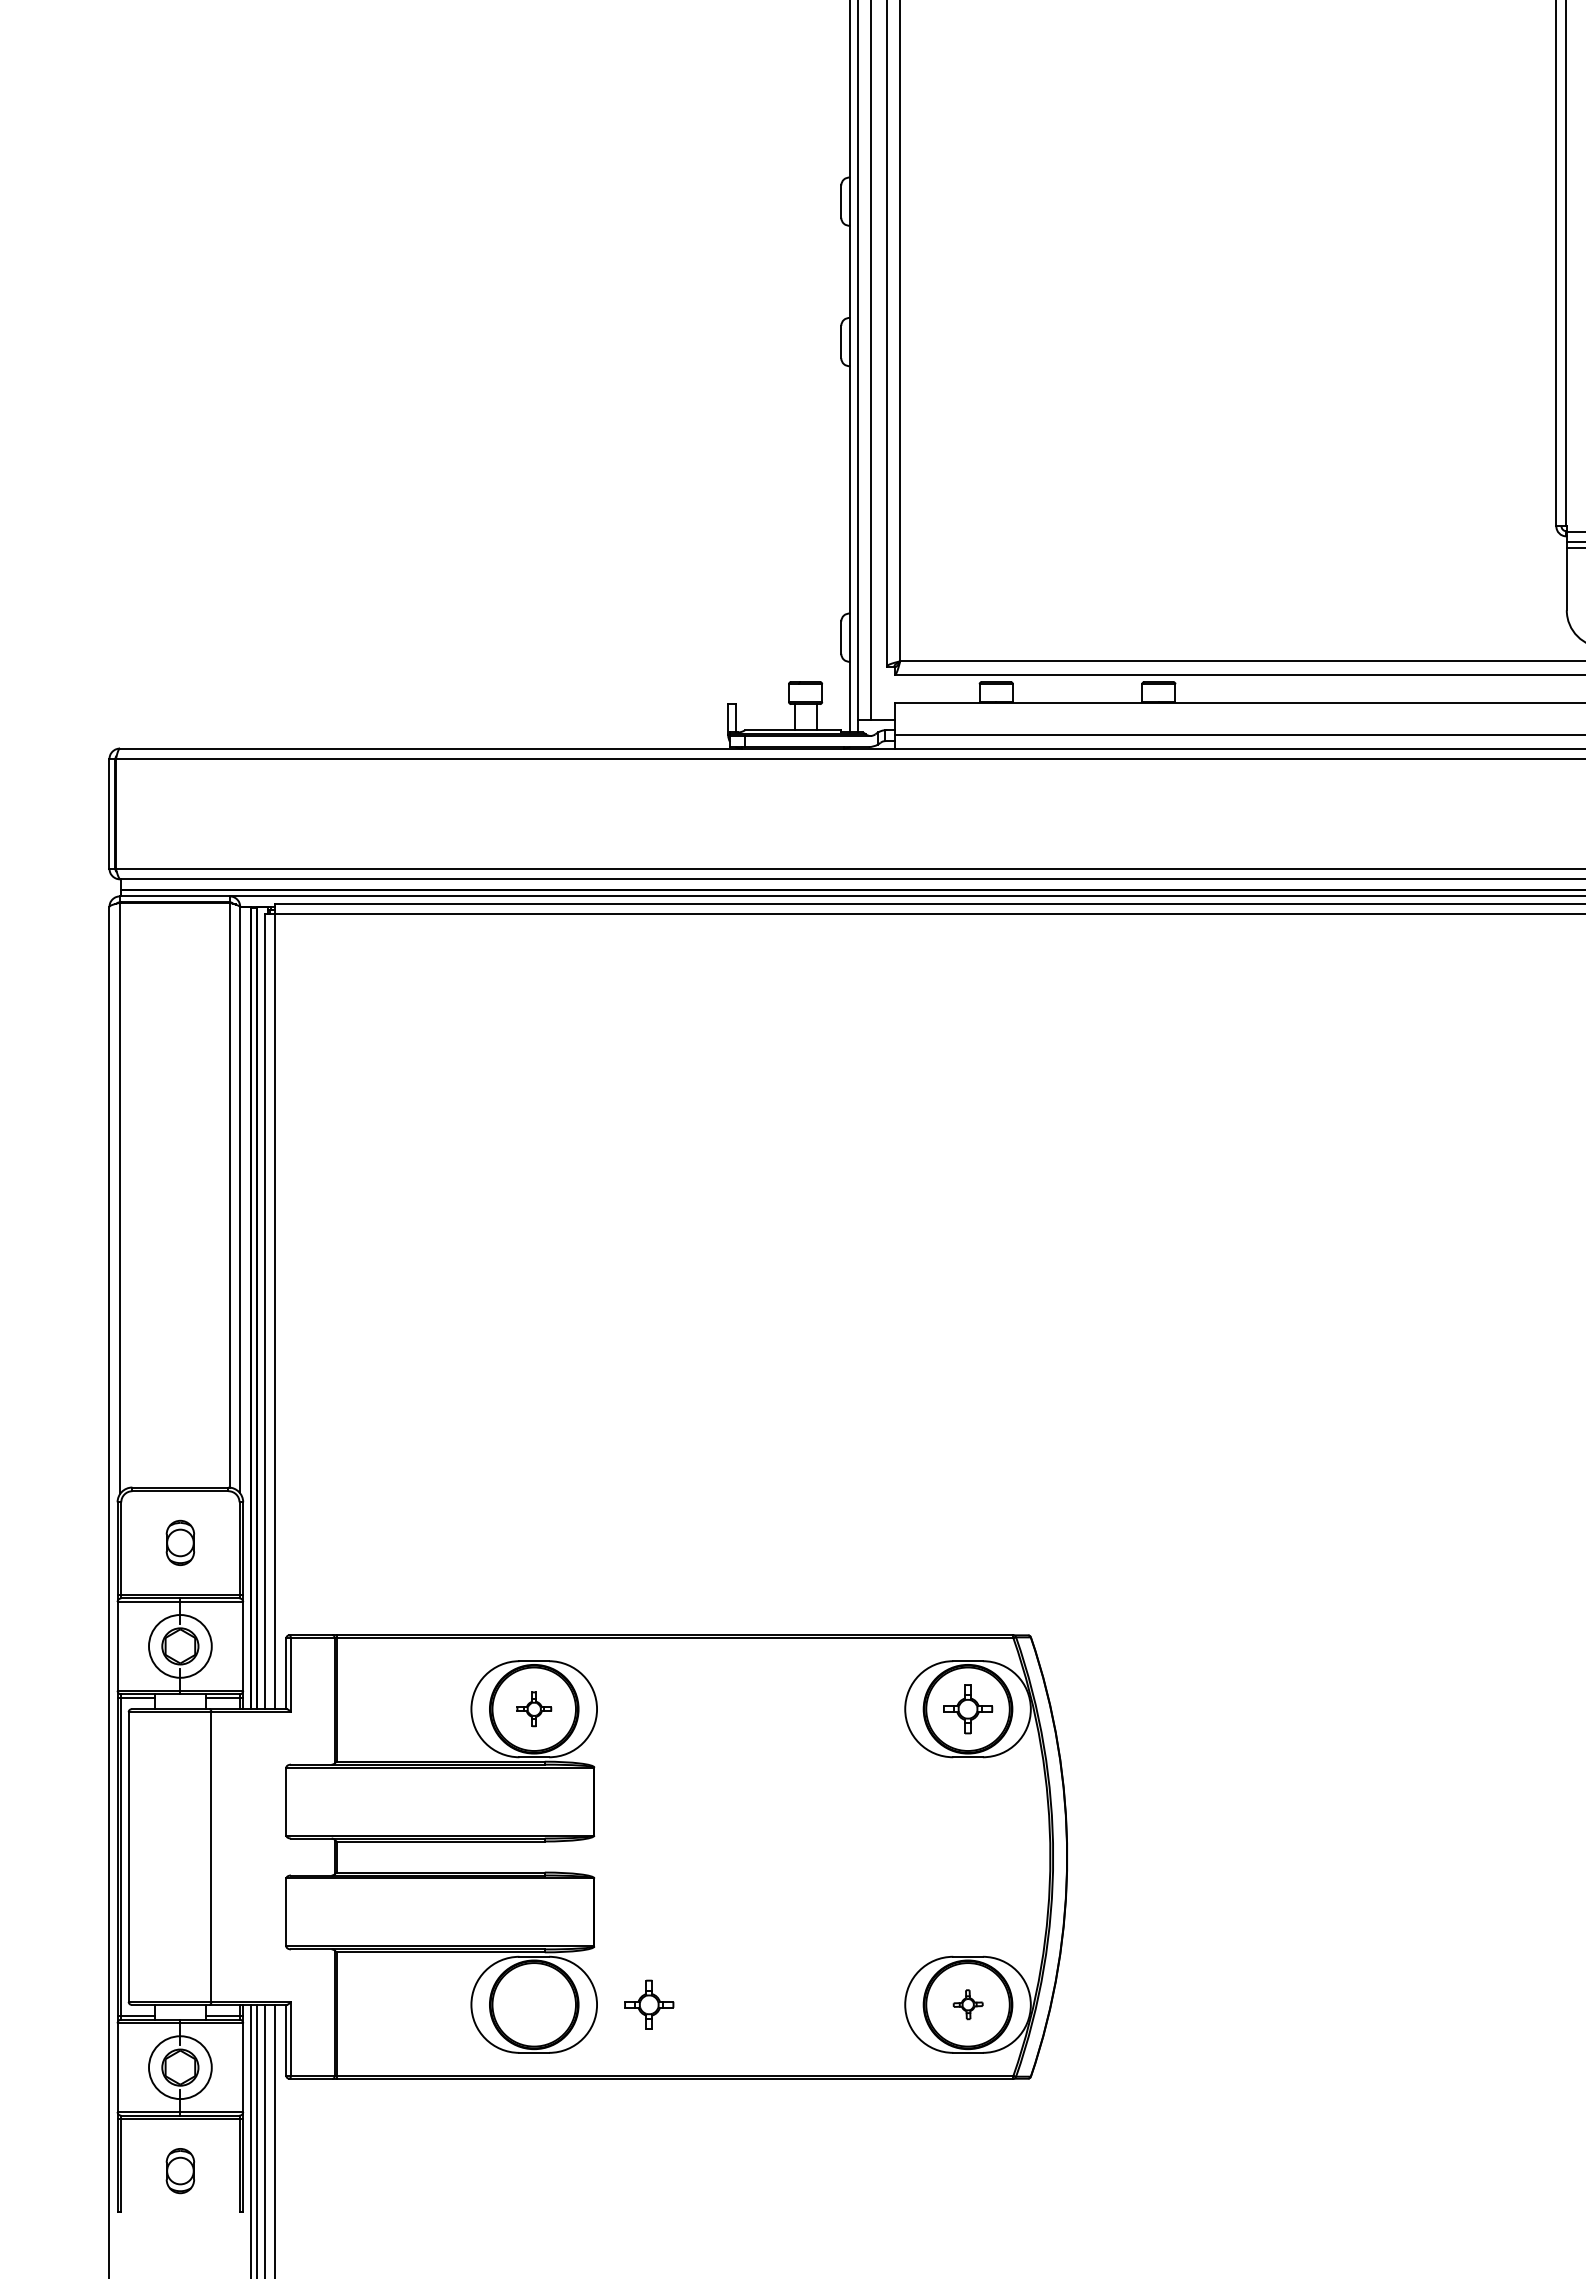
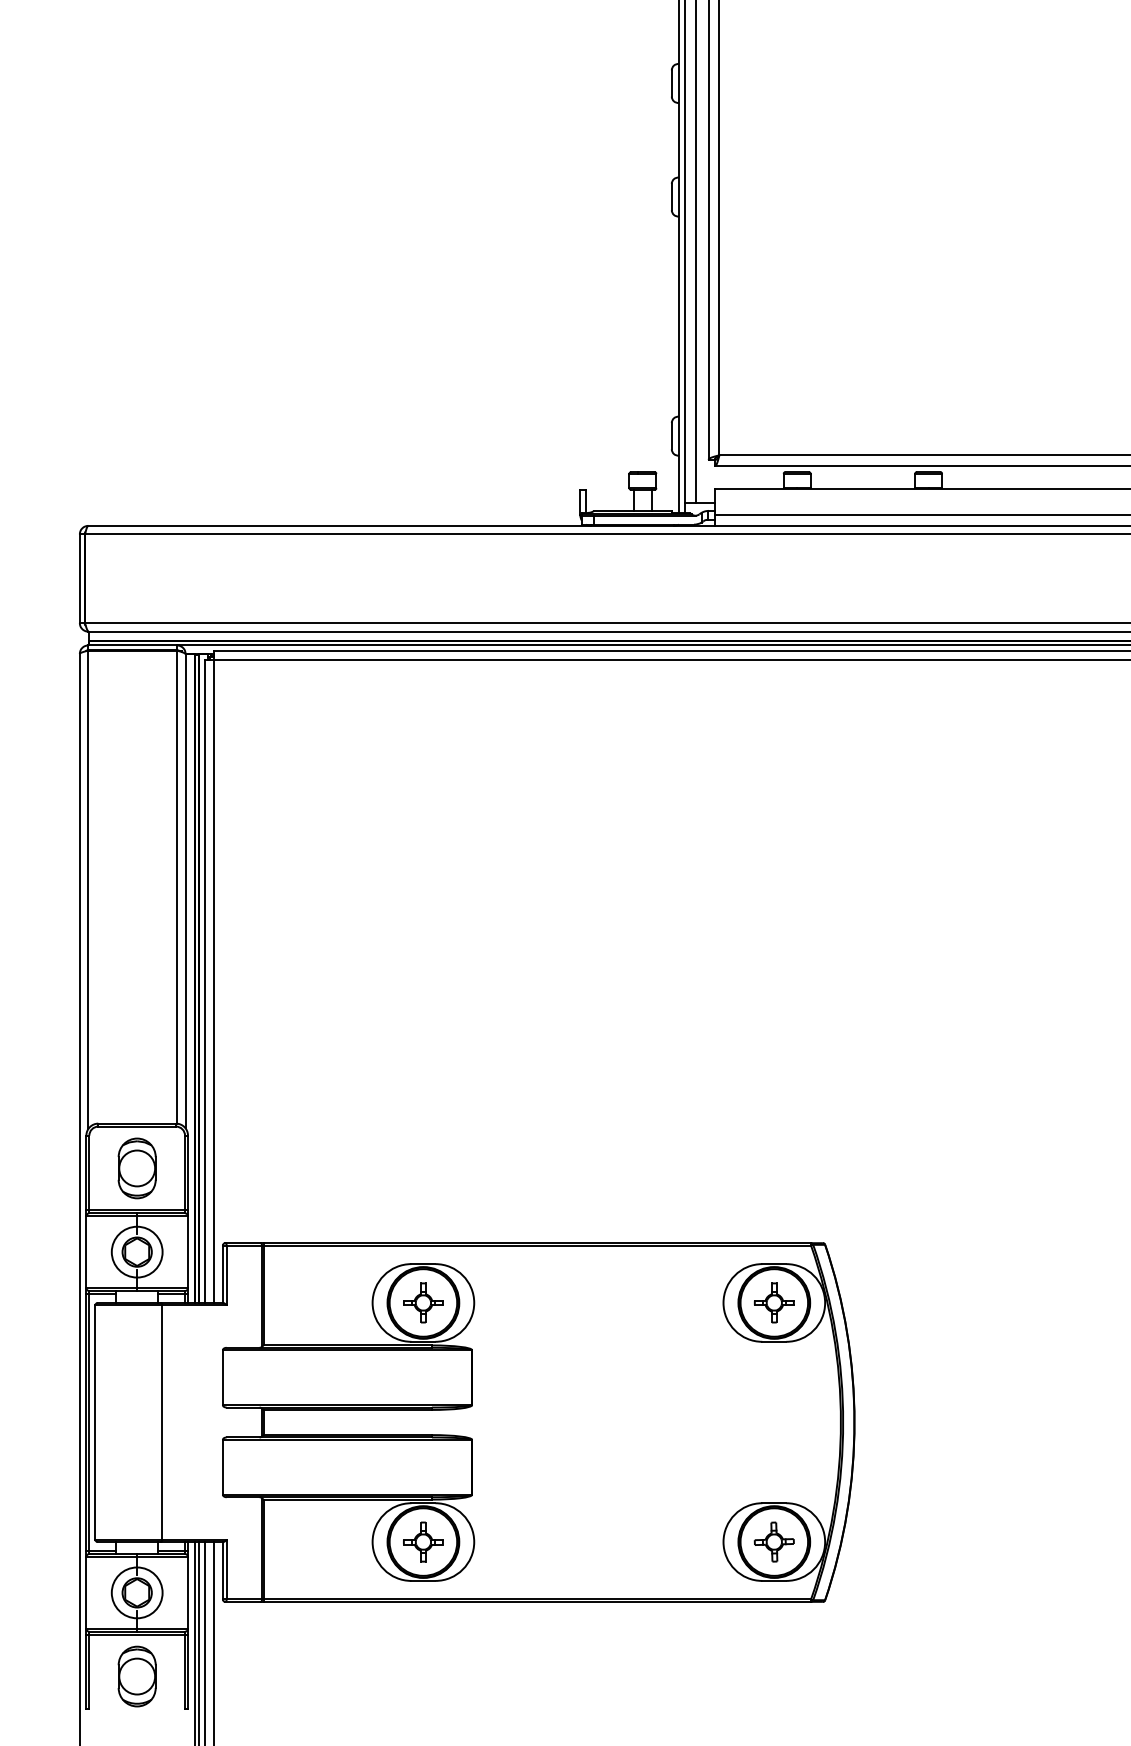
part: (180, 1542) -> (137, 1168), size x1.67
part: (534, 1709) -> (423, 1303), size x1.43
part: (649, 2004) -> (423, 1541), moved
part: (968, 2004) -> (774, 1541), size x1.67
part: (180, 2170) -> (137, 1676), size x1.67

